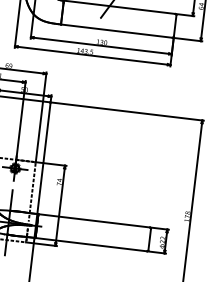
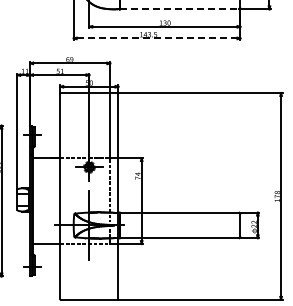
line: (116, 31) -> (179, 9), solid -> dashed
line: (93, 55) -> (157, 38), solid -> dashed

